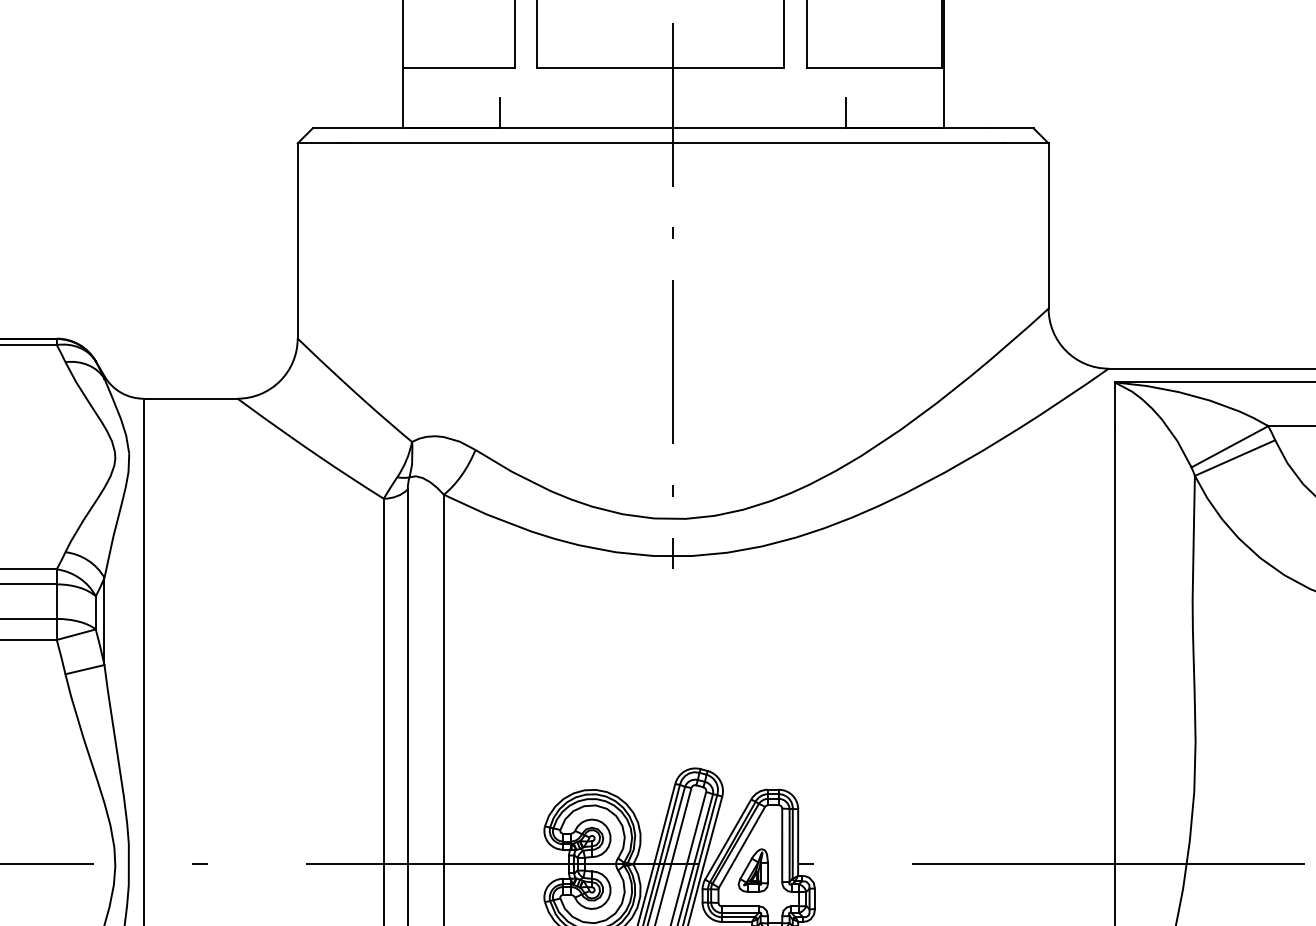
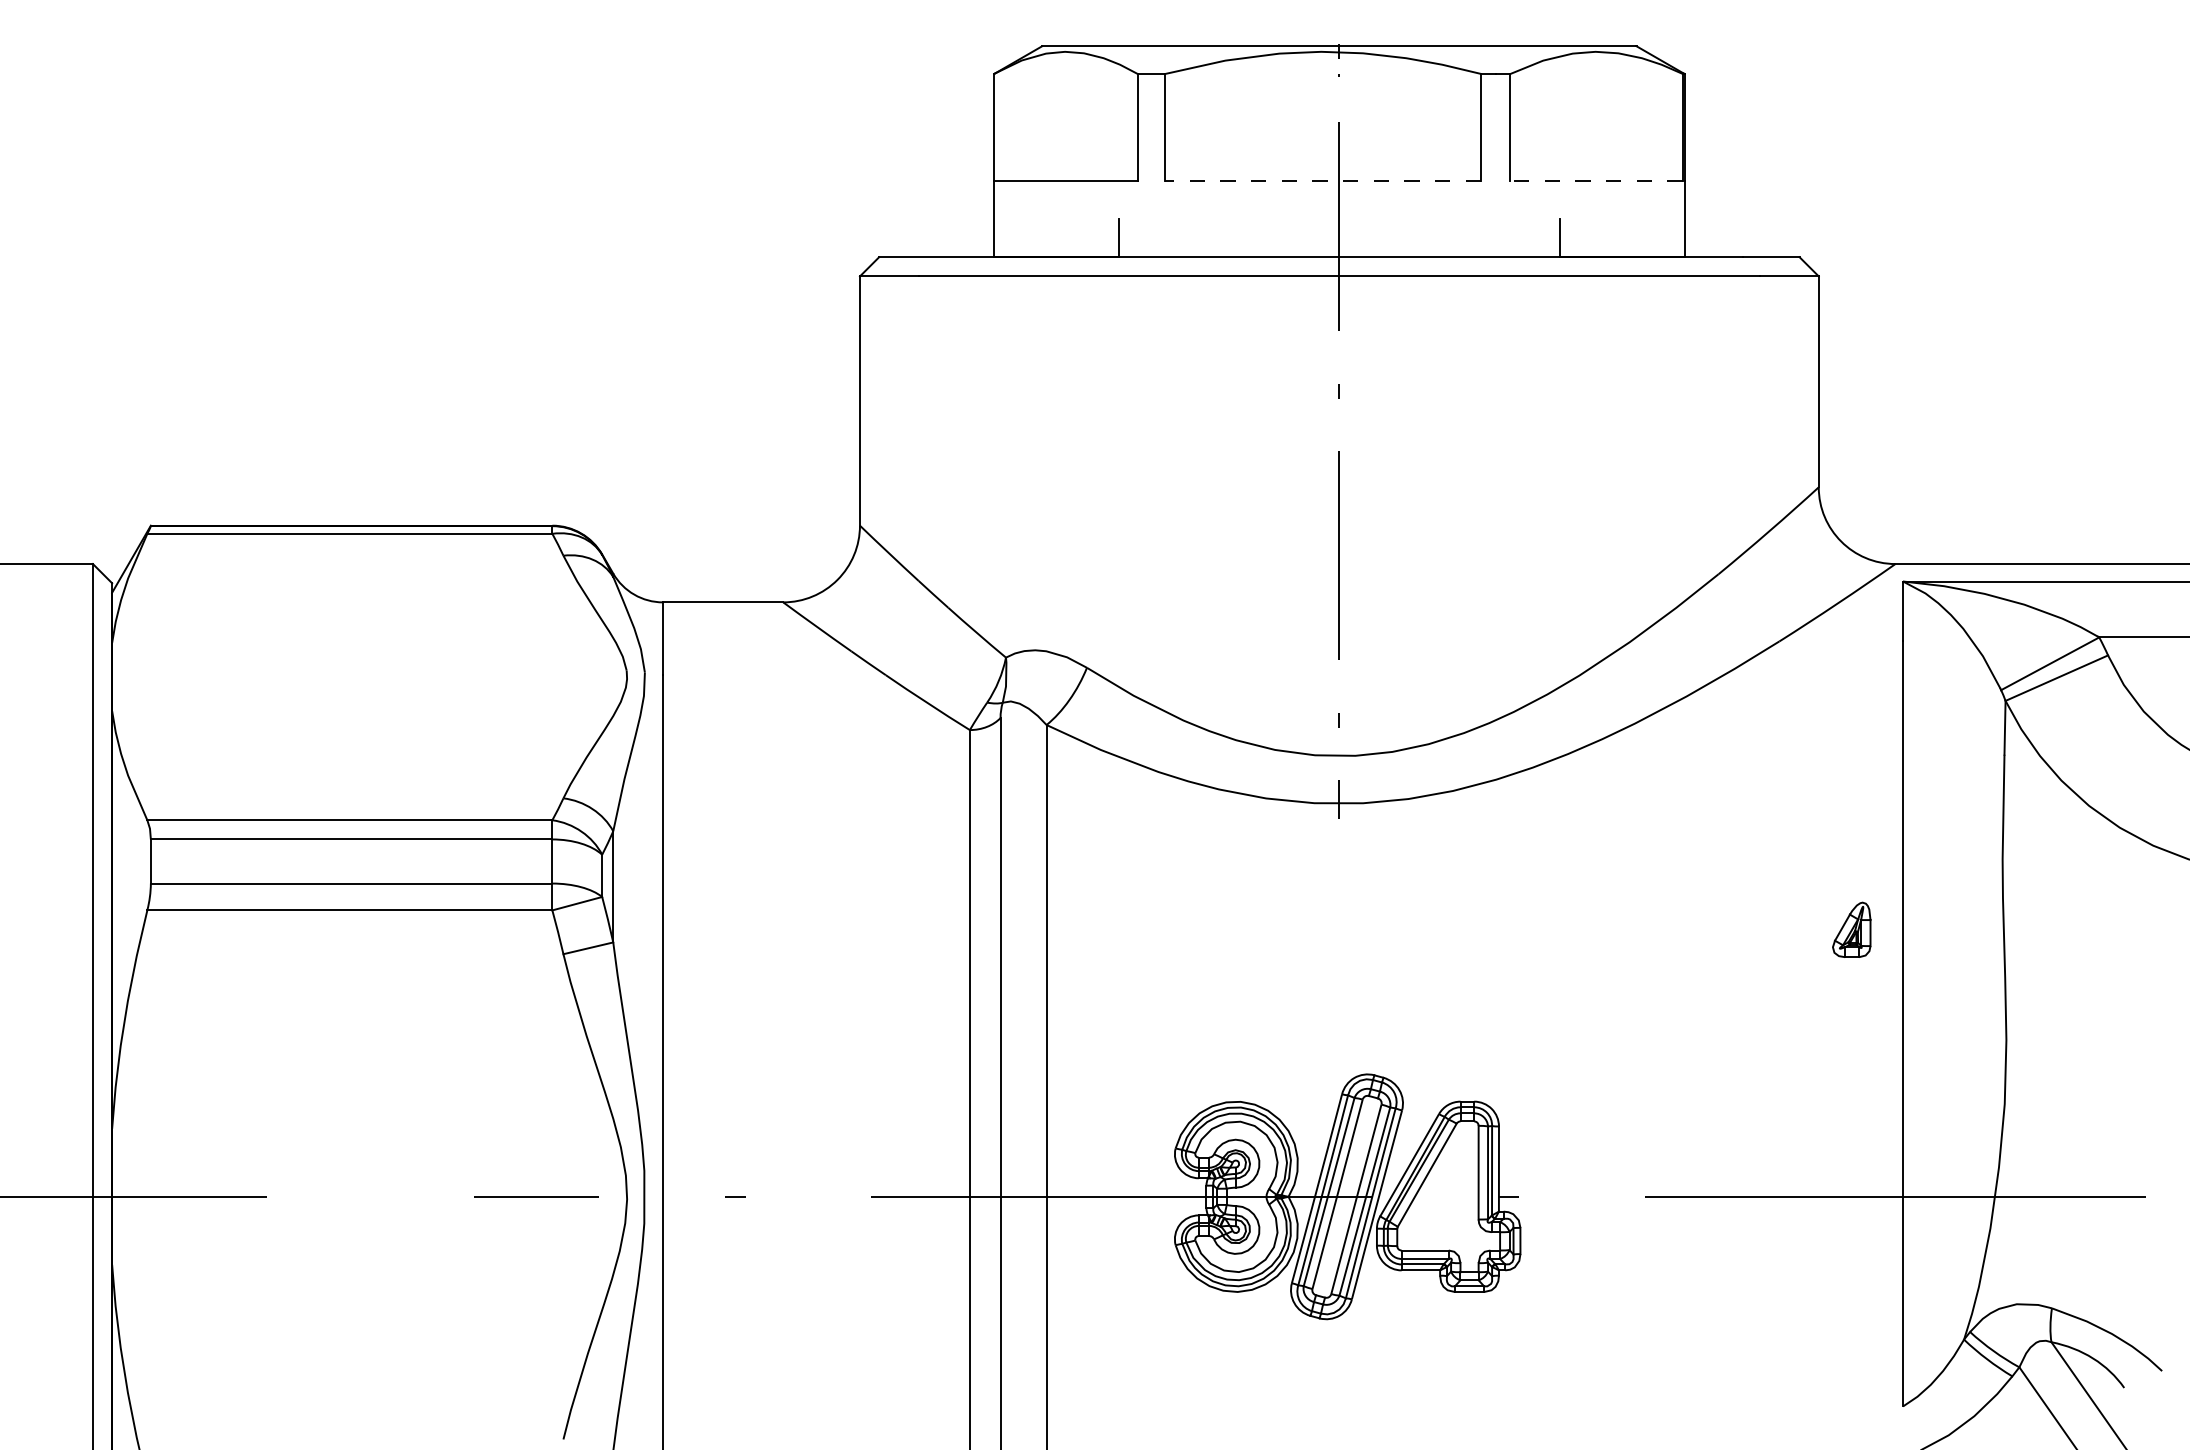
line: (660, 68) -> (1323, 180), solid -> dashed
line: (874, 68) -> (1596, 180), solid -> dashed
part: (753, 870) -> (1851, 929), moved

